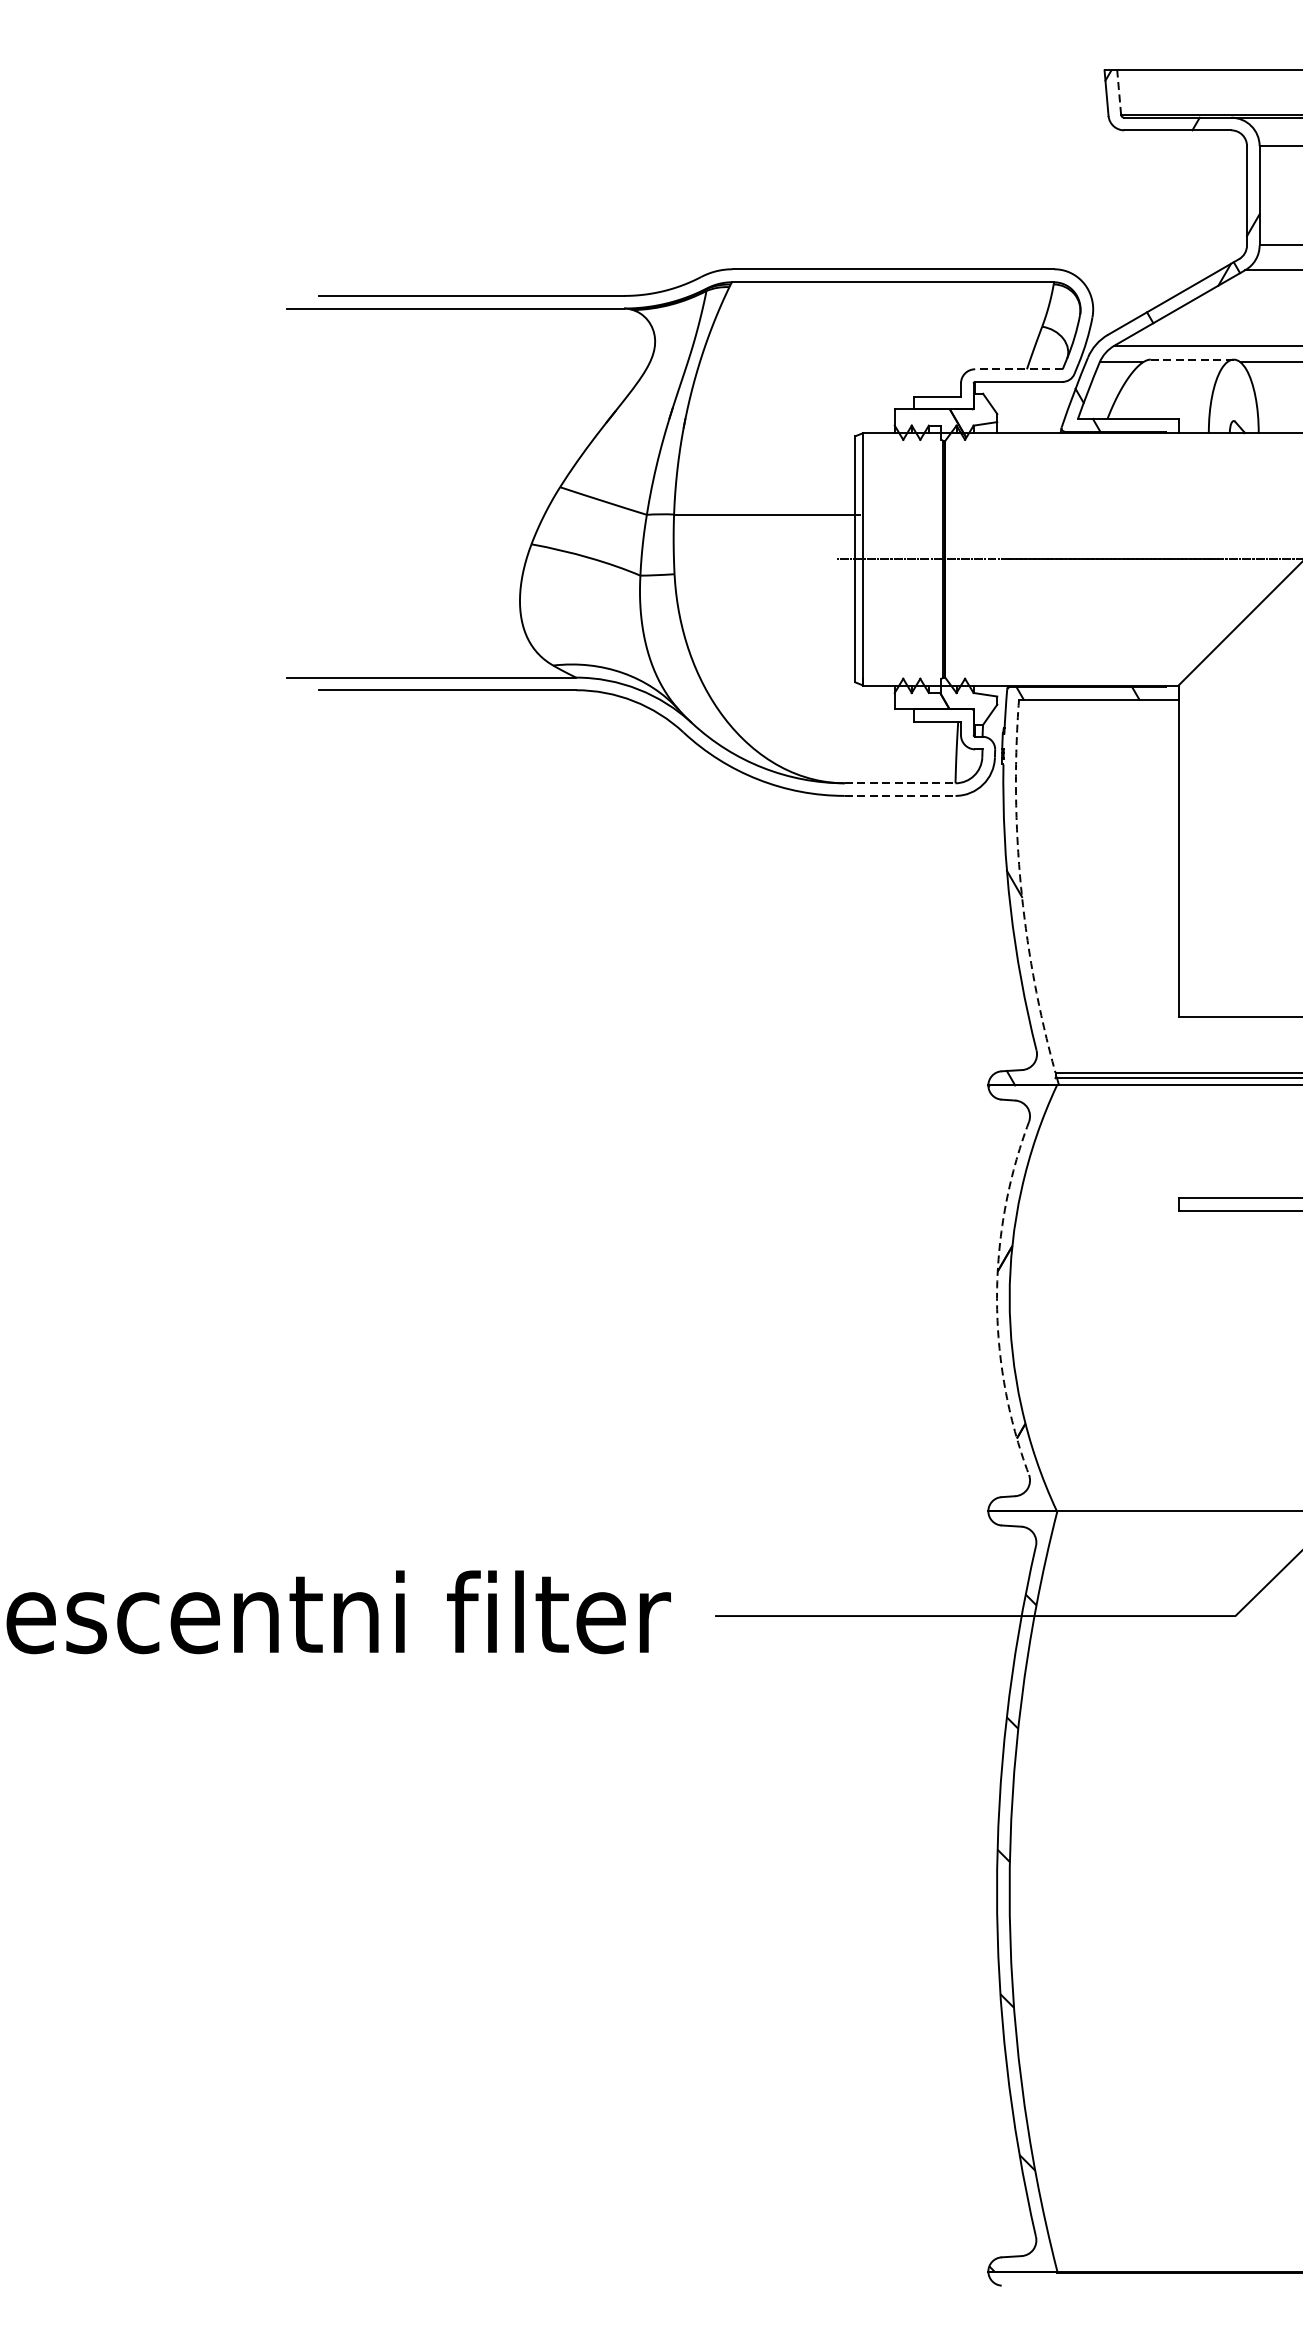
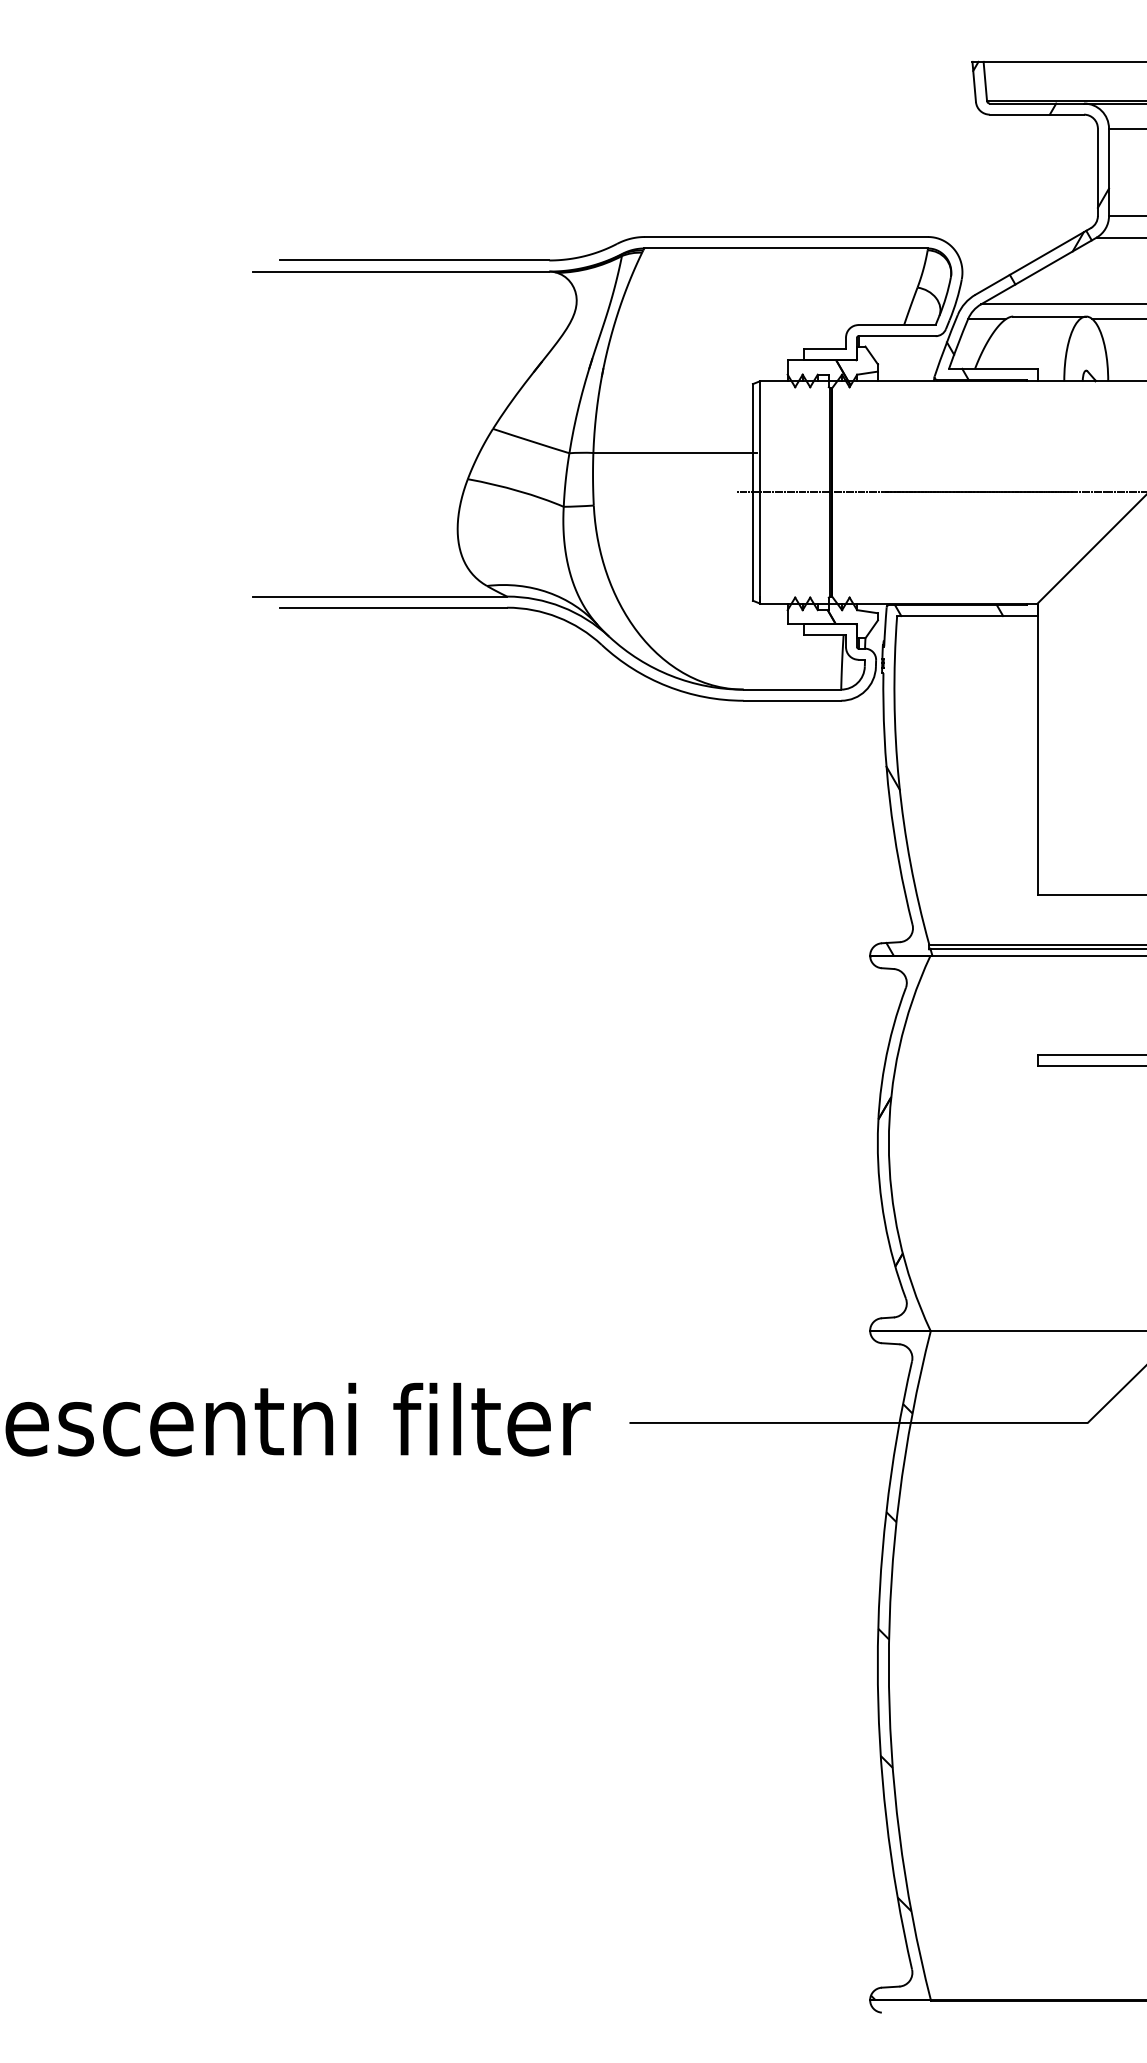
line: (1119, 92) -> (985, 81), dashed -> solid
line: (1192, 359) -> (1049, 316), dashed -> solid
line: (1019, 369) -> (897, 325), dashed -> solid
line: (900, 783) -> (792, 689), dashed -> solid
line: (900, 795) -> (792, 700), dashed -> solid
arc: (1021, 887) -> (899, 781), dashed -> solid
arc: (996, 1298) -> (877, 1143), dashed -> solid

